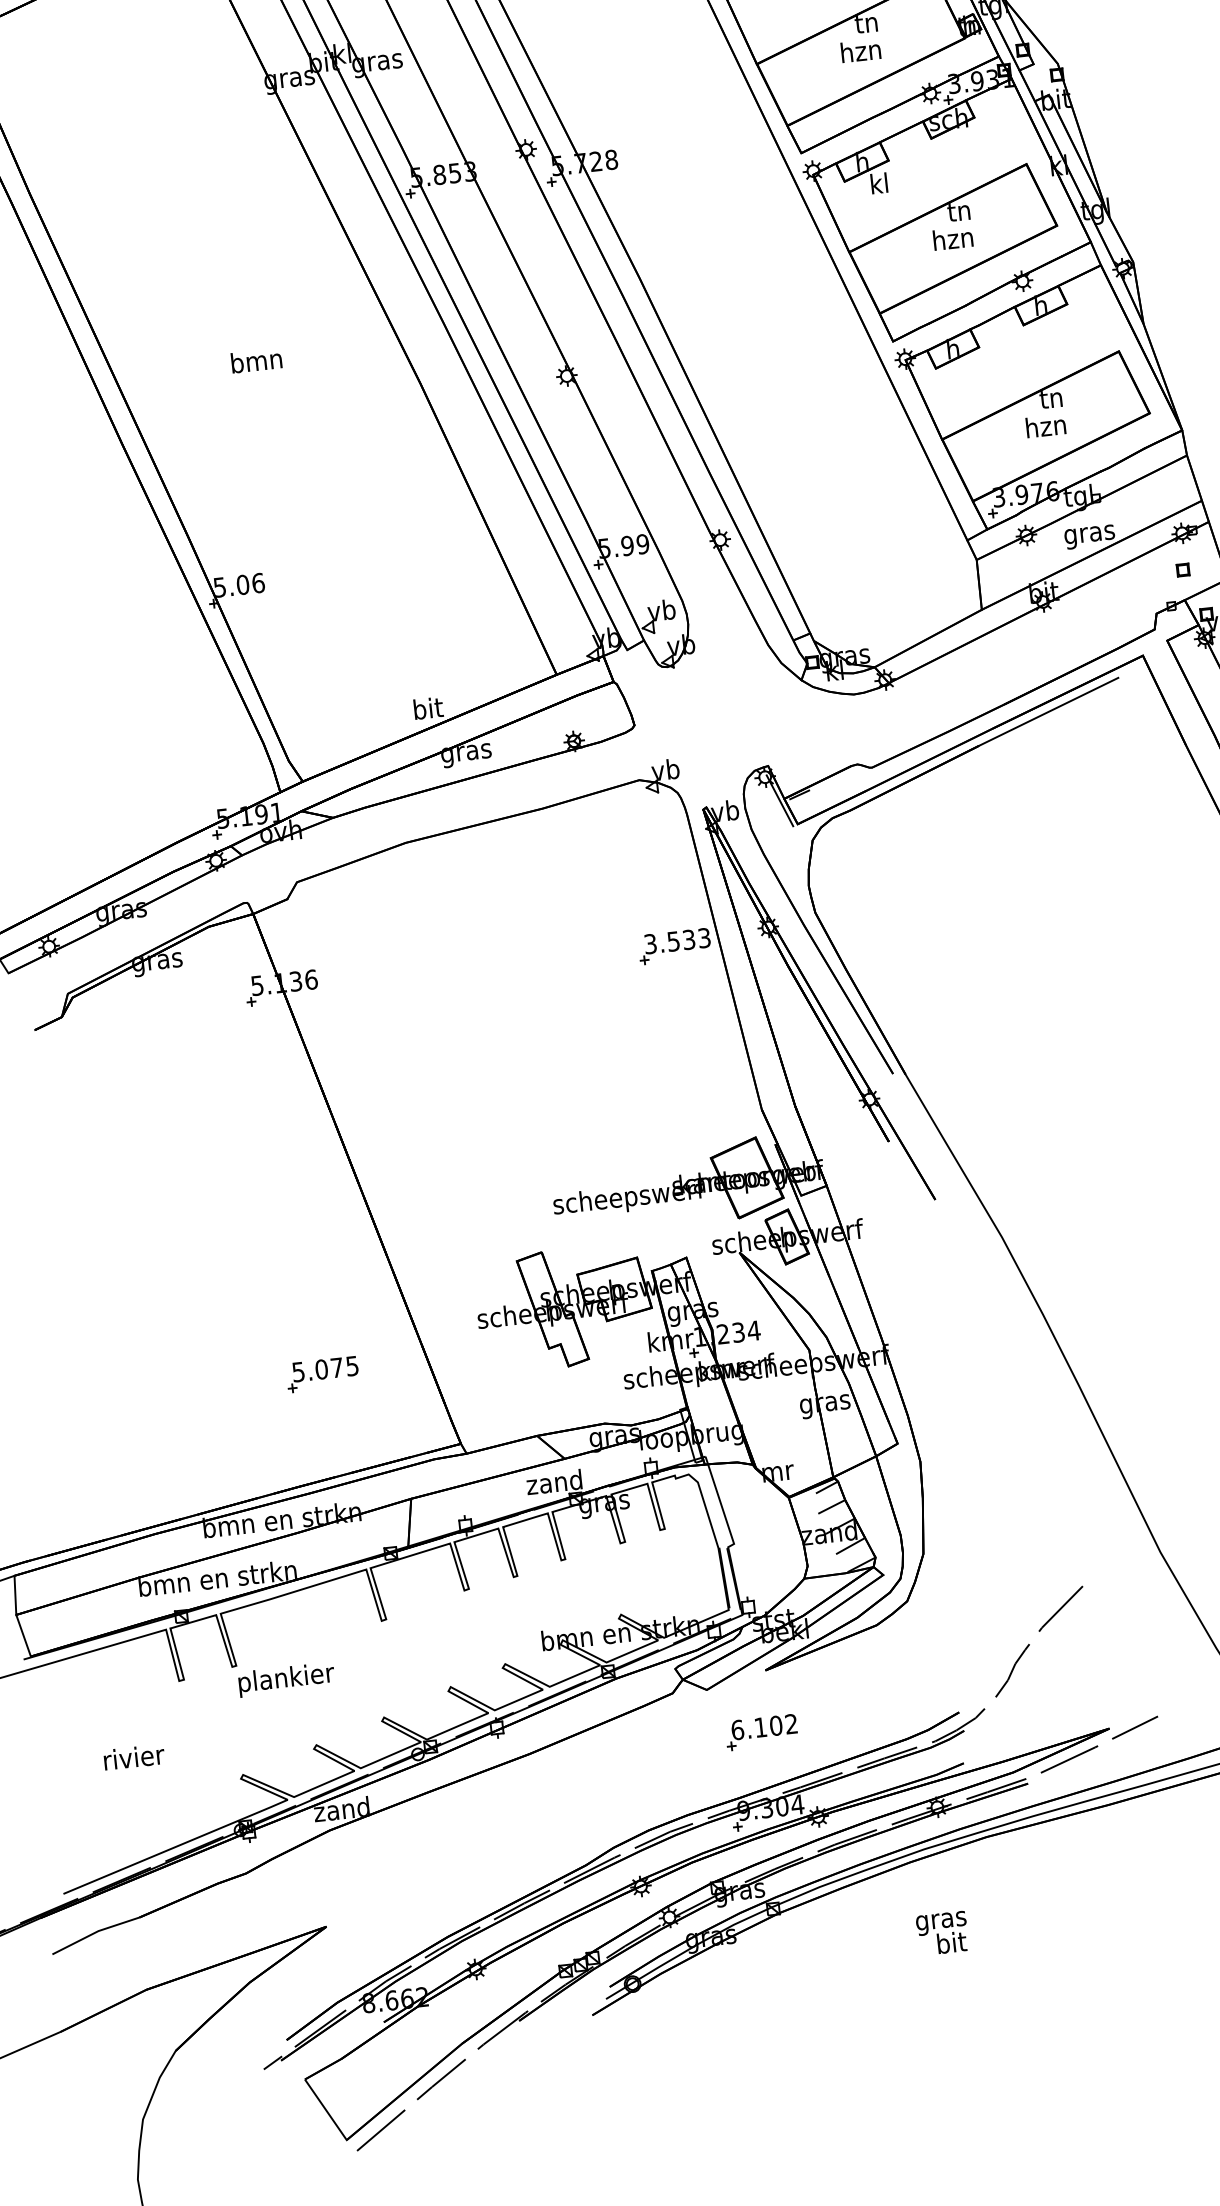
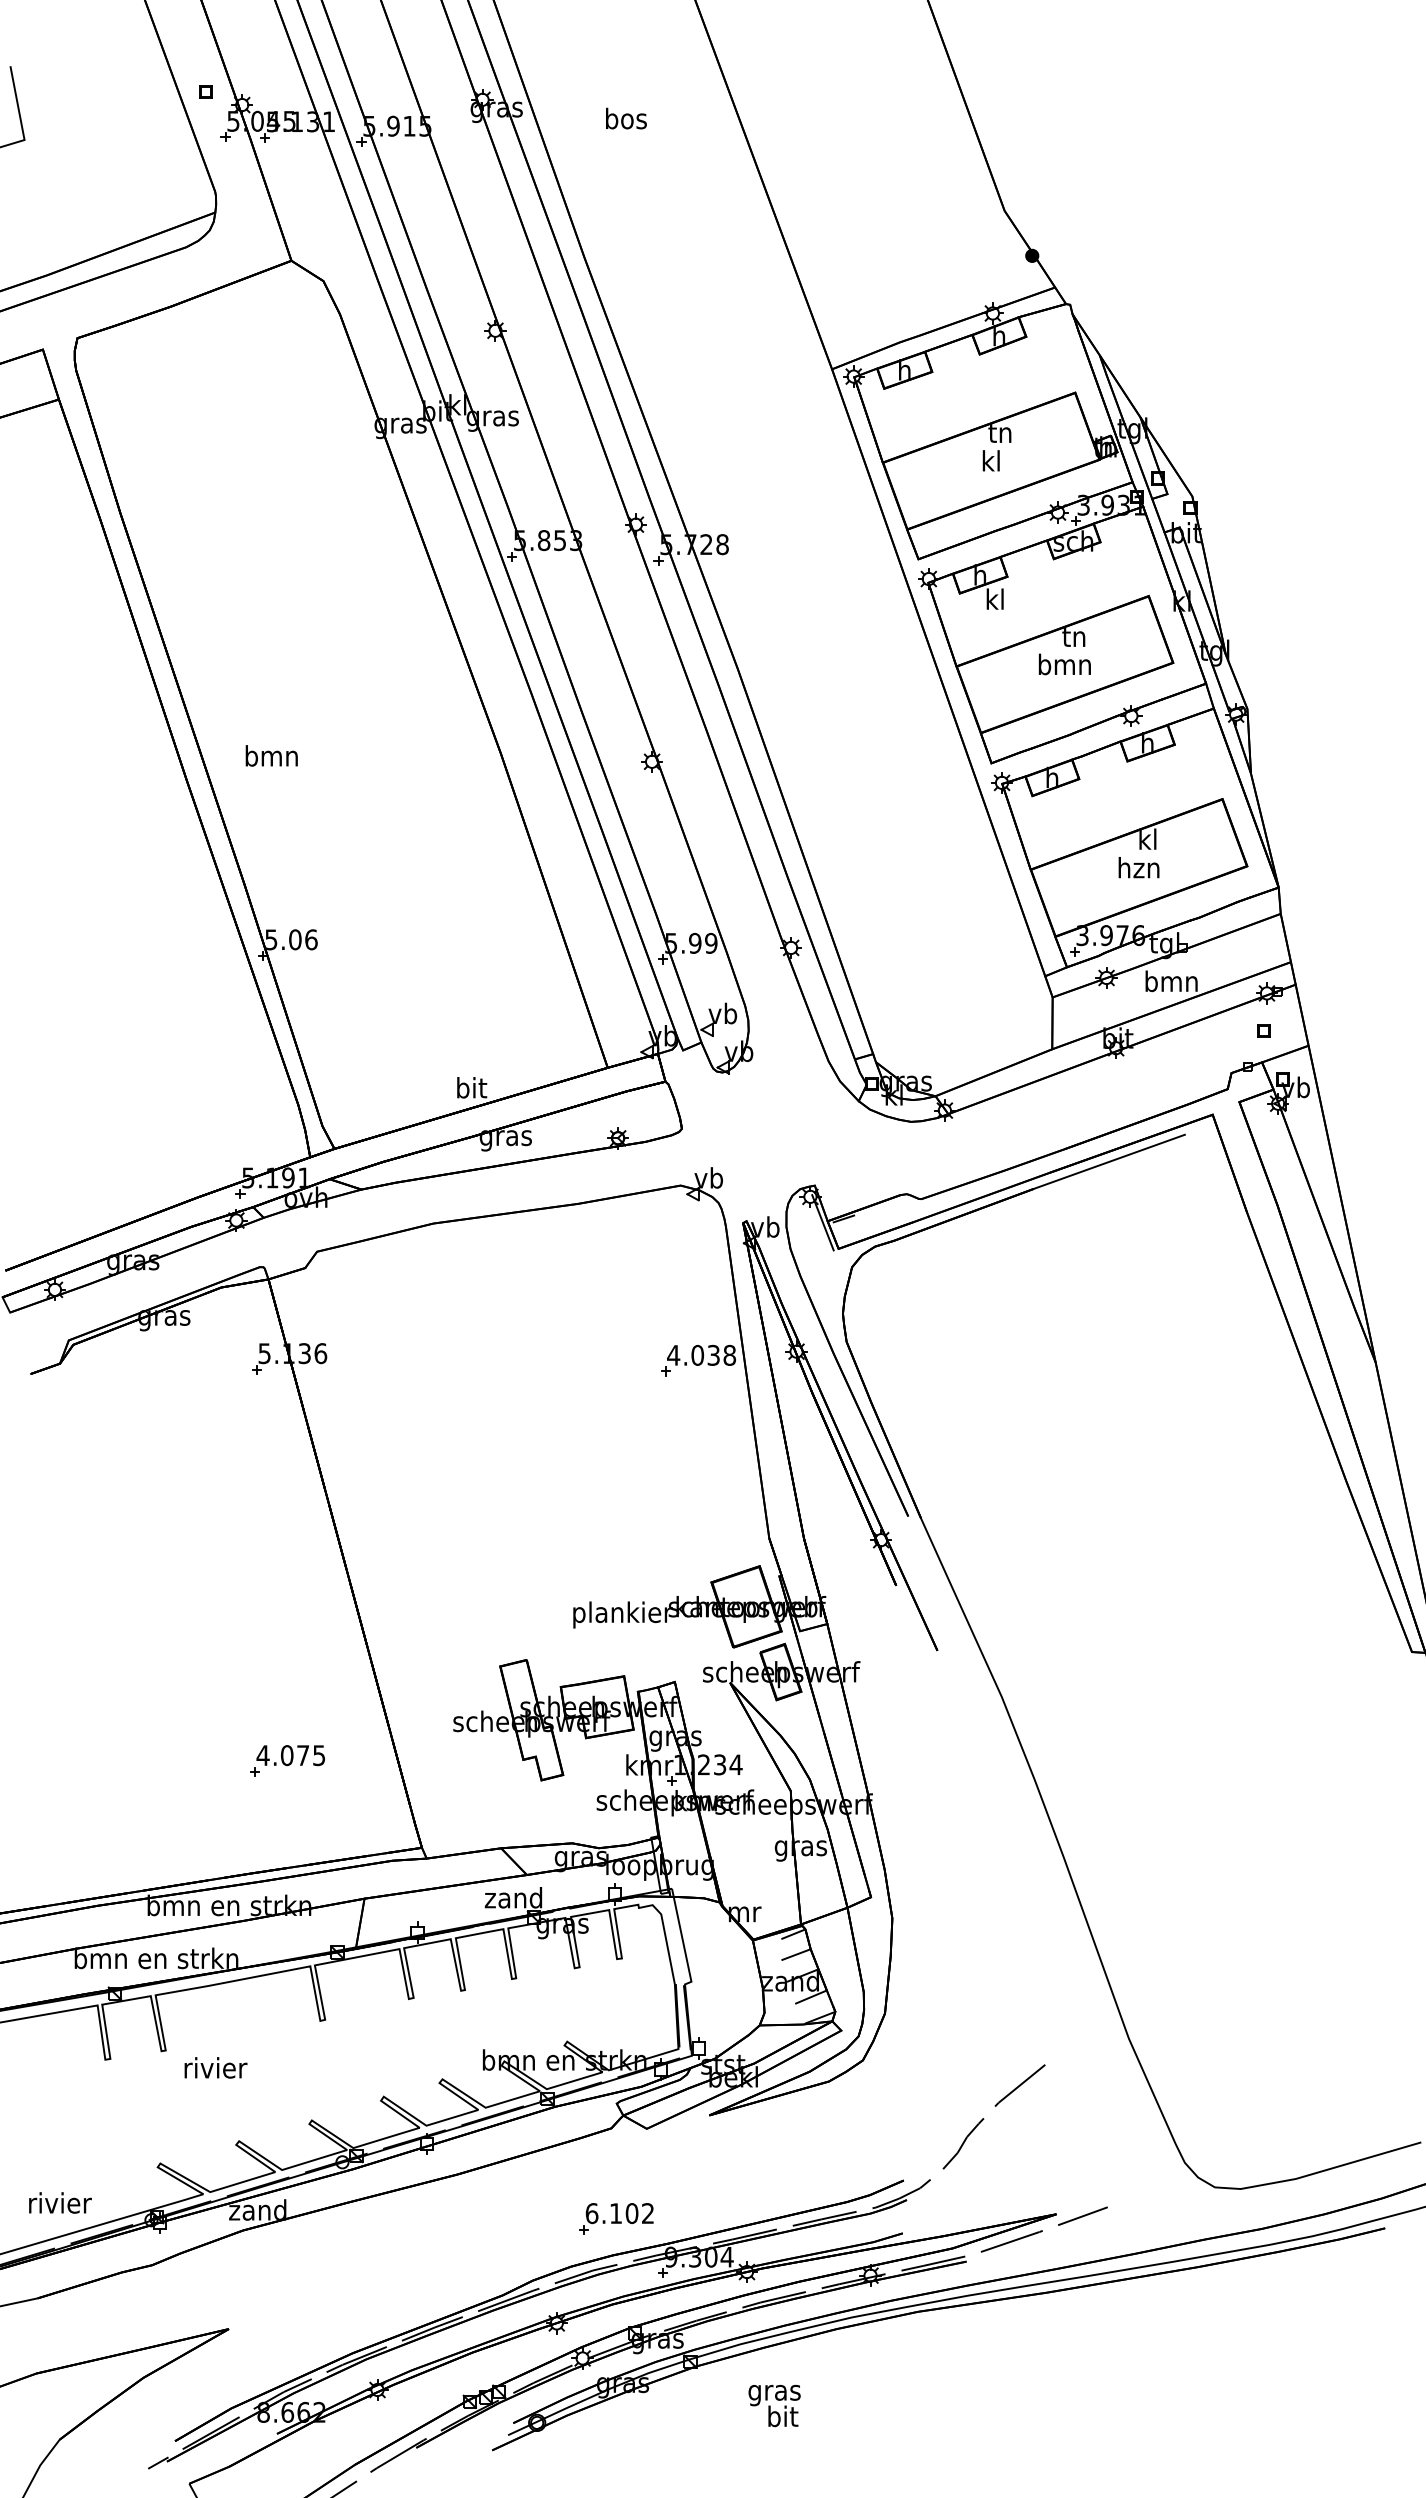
text: (861, 50) -> (991, 460), hzn -> kl
text: (952, 238) -> (1064, 664), hzn -> bmn
text: (256, 360) -> (271, 755), moved
text: (1050, 397) -> (1146, 838), tn -> kl
text: (1089, 533) -> (1171, 983), gras -> bmn
text: (677, 940) -> (701, 1354), 3.533 -> 4.038
text: (628, 1198) -> (622, 1614), scheepswerf -> plankier
text: (297, 1372) -> (262, 1755), 5.075 -> 4.075
text: (286, 1679) -> (215, 2070), plankier -> rivier
part: (761, 1732) -> (616, 2218), moved
text: (134, 1756) -> (60, 2202), moved
text: (942, 1933) -> (774, 2405), moved

